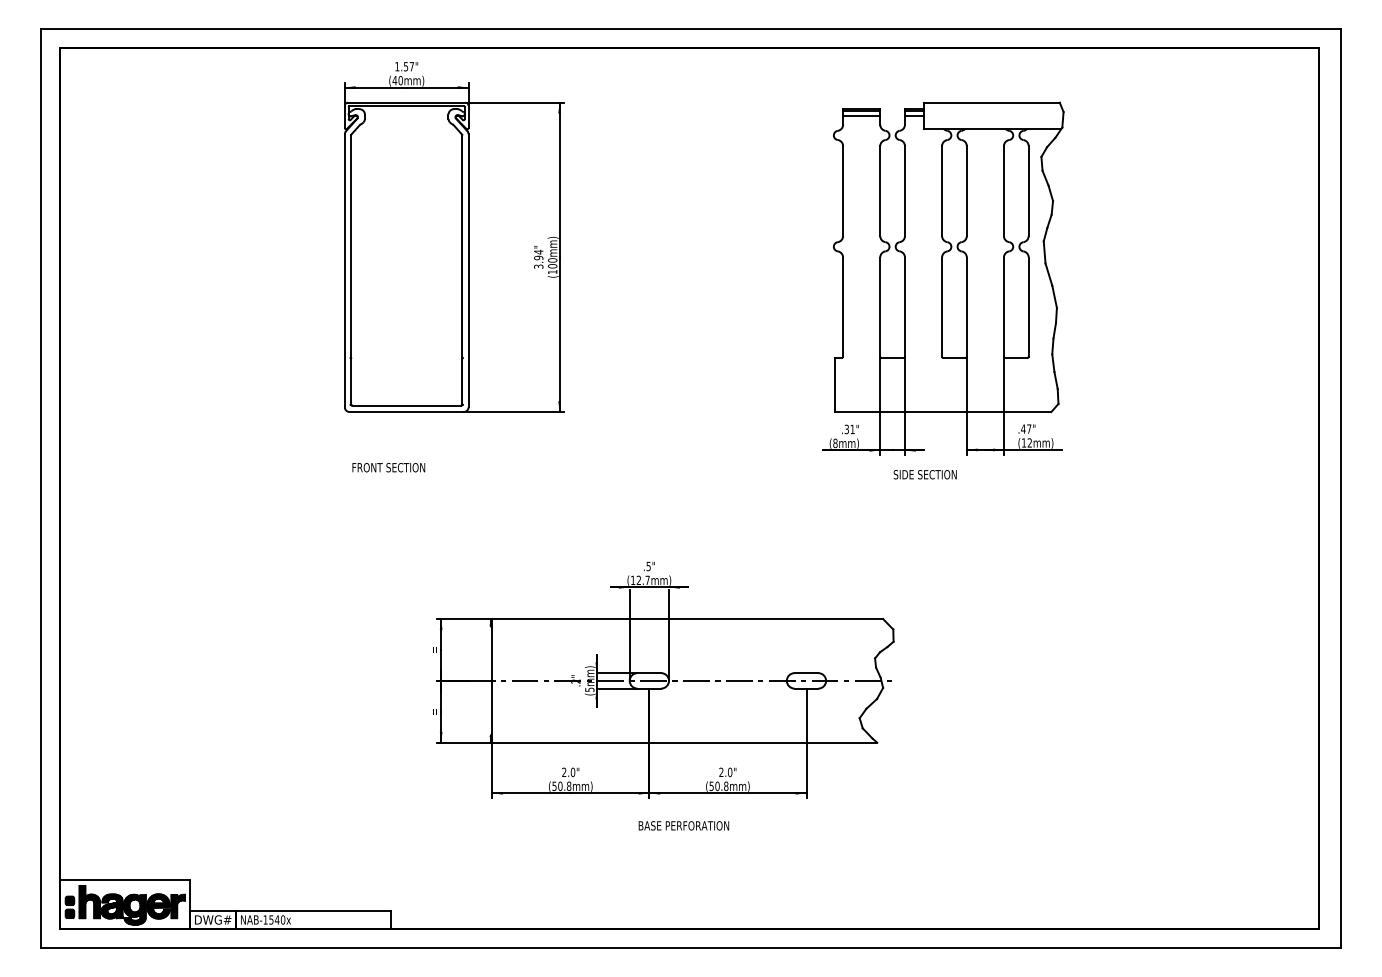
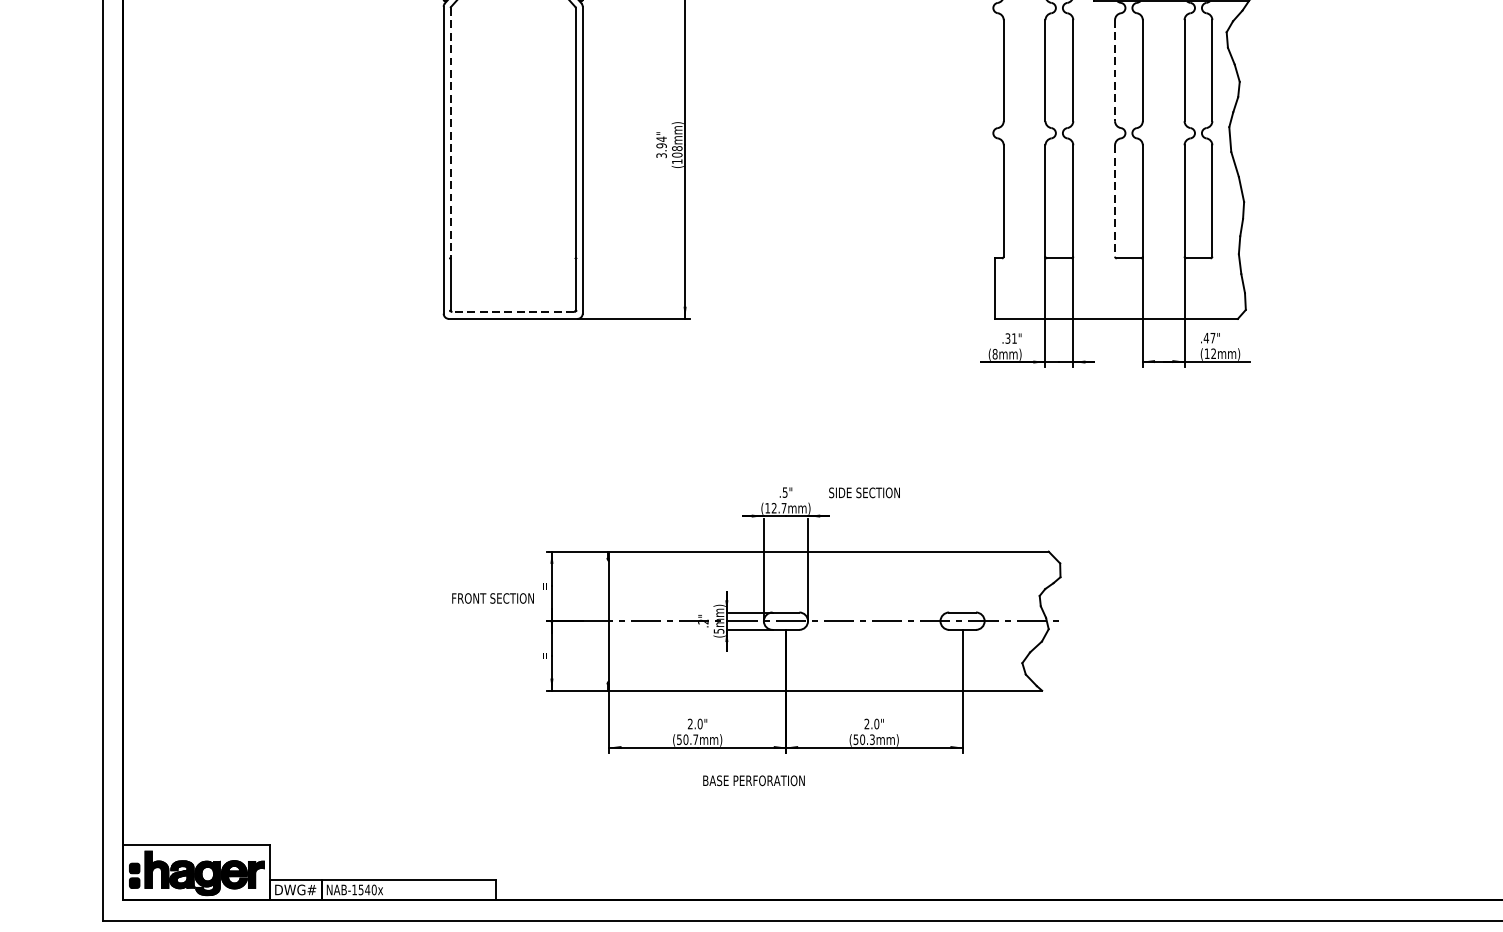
line: (942, 191) -> (1115, 71), solid -> dashed
line: (351, 247) -> (451, 134), solid -> dashed
text: (552, 260) -> (677, 148), (100mm) -> (108mm)
line: (942, 307) -> (1115, 201), solid -> dashed
line: (406, 405) -> (512, 311), solid -> dashed
text: (388, 467) -> (492, 598), moved
text: (924, 474) -> (863, 492), moved
text: (569, 785) -> (696, 738), (50.8mm) -> (50.7mm)
text: (726, 785) -> (872, 738), (50.8mm) -> (50.3mm)
text: (683, 825) -> (753, 780), moved

